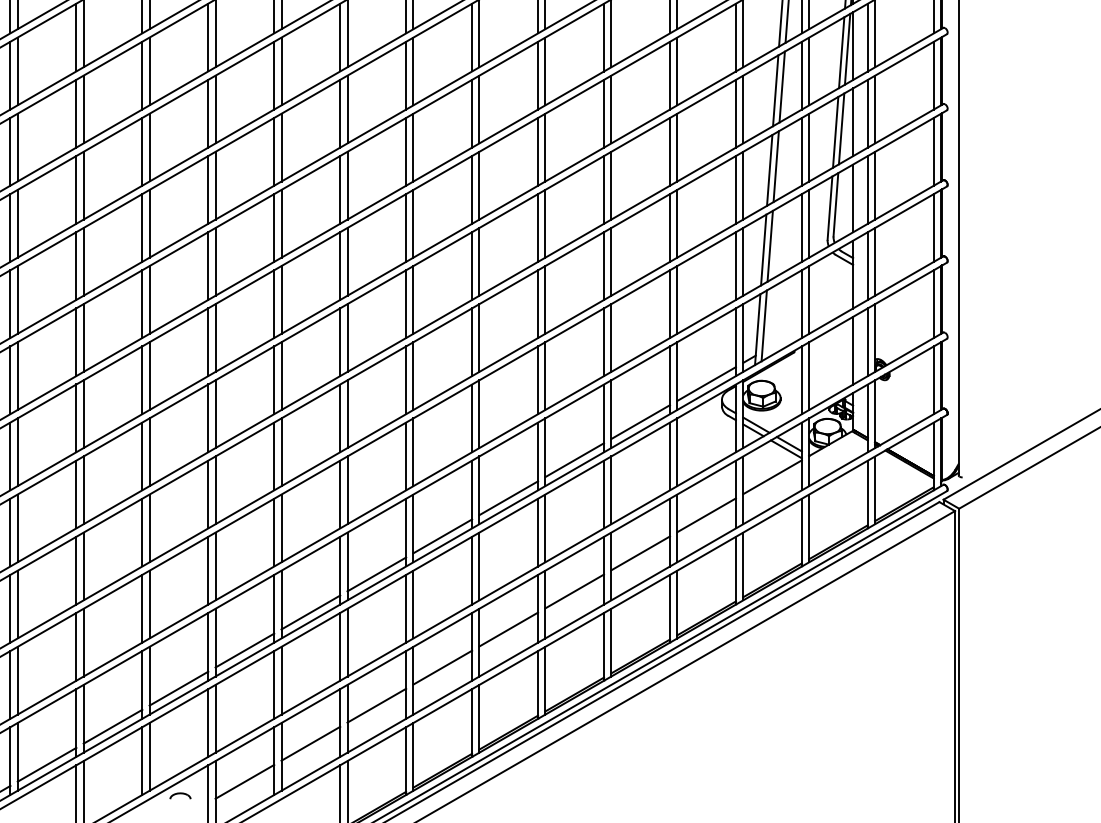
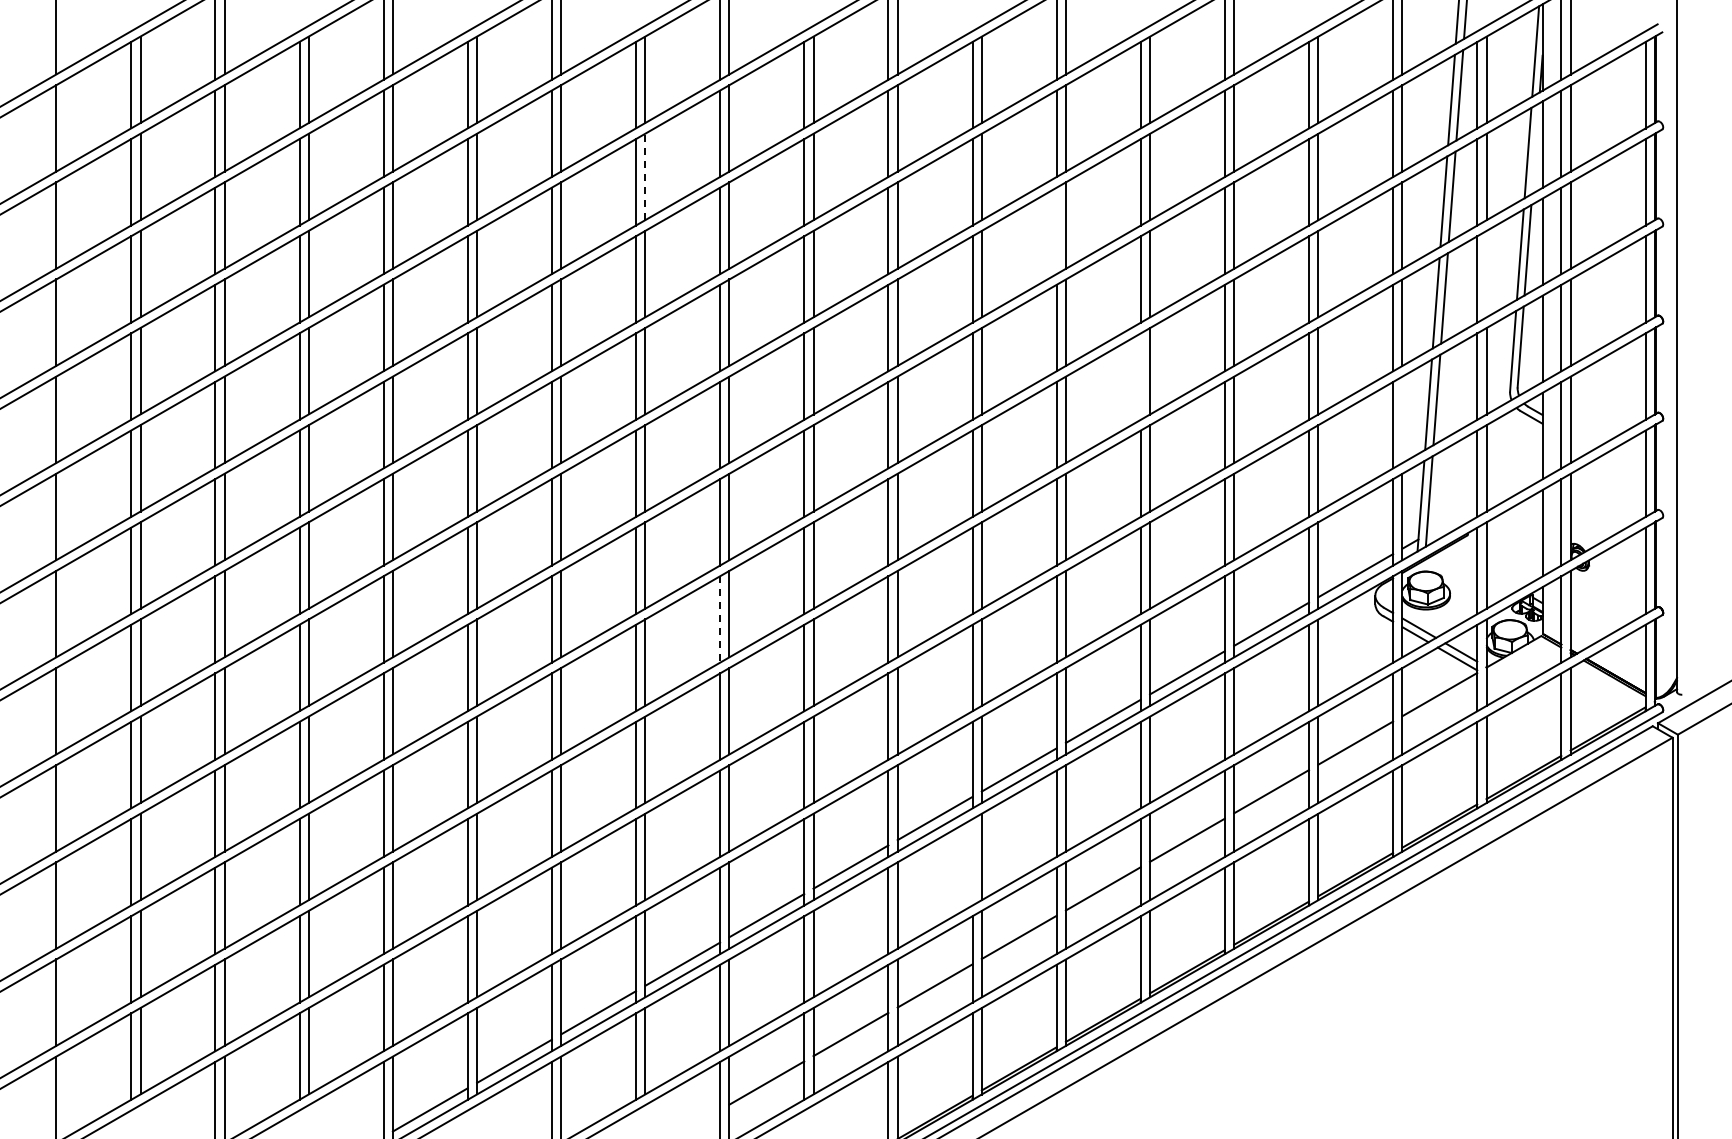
line: (847, 49) -> (1535, 148), removed
line: (149, 71) -> (645, 176), solid -> dashed
line: (472, 113) -> (1056, 230), removed
line: (809, 147) -> (1486, 274), removed
line: (537, 227) -> (1140, 376), removed
line: (743, 261) -> (1402, 419), removed
line: (208, 418) -> (720, 619), solid -> dashed
line: (406, 608) -> (972, 862), removed
part: (180, 795) -> (684, 1100), removed

